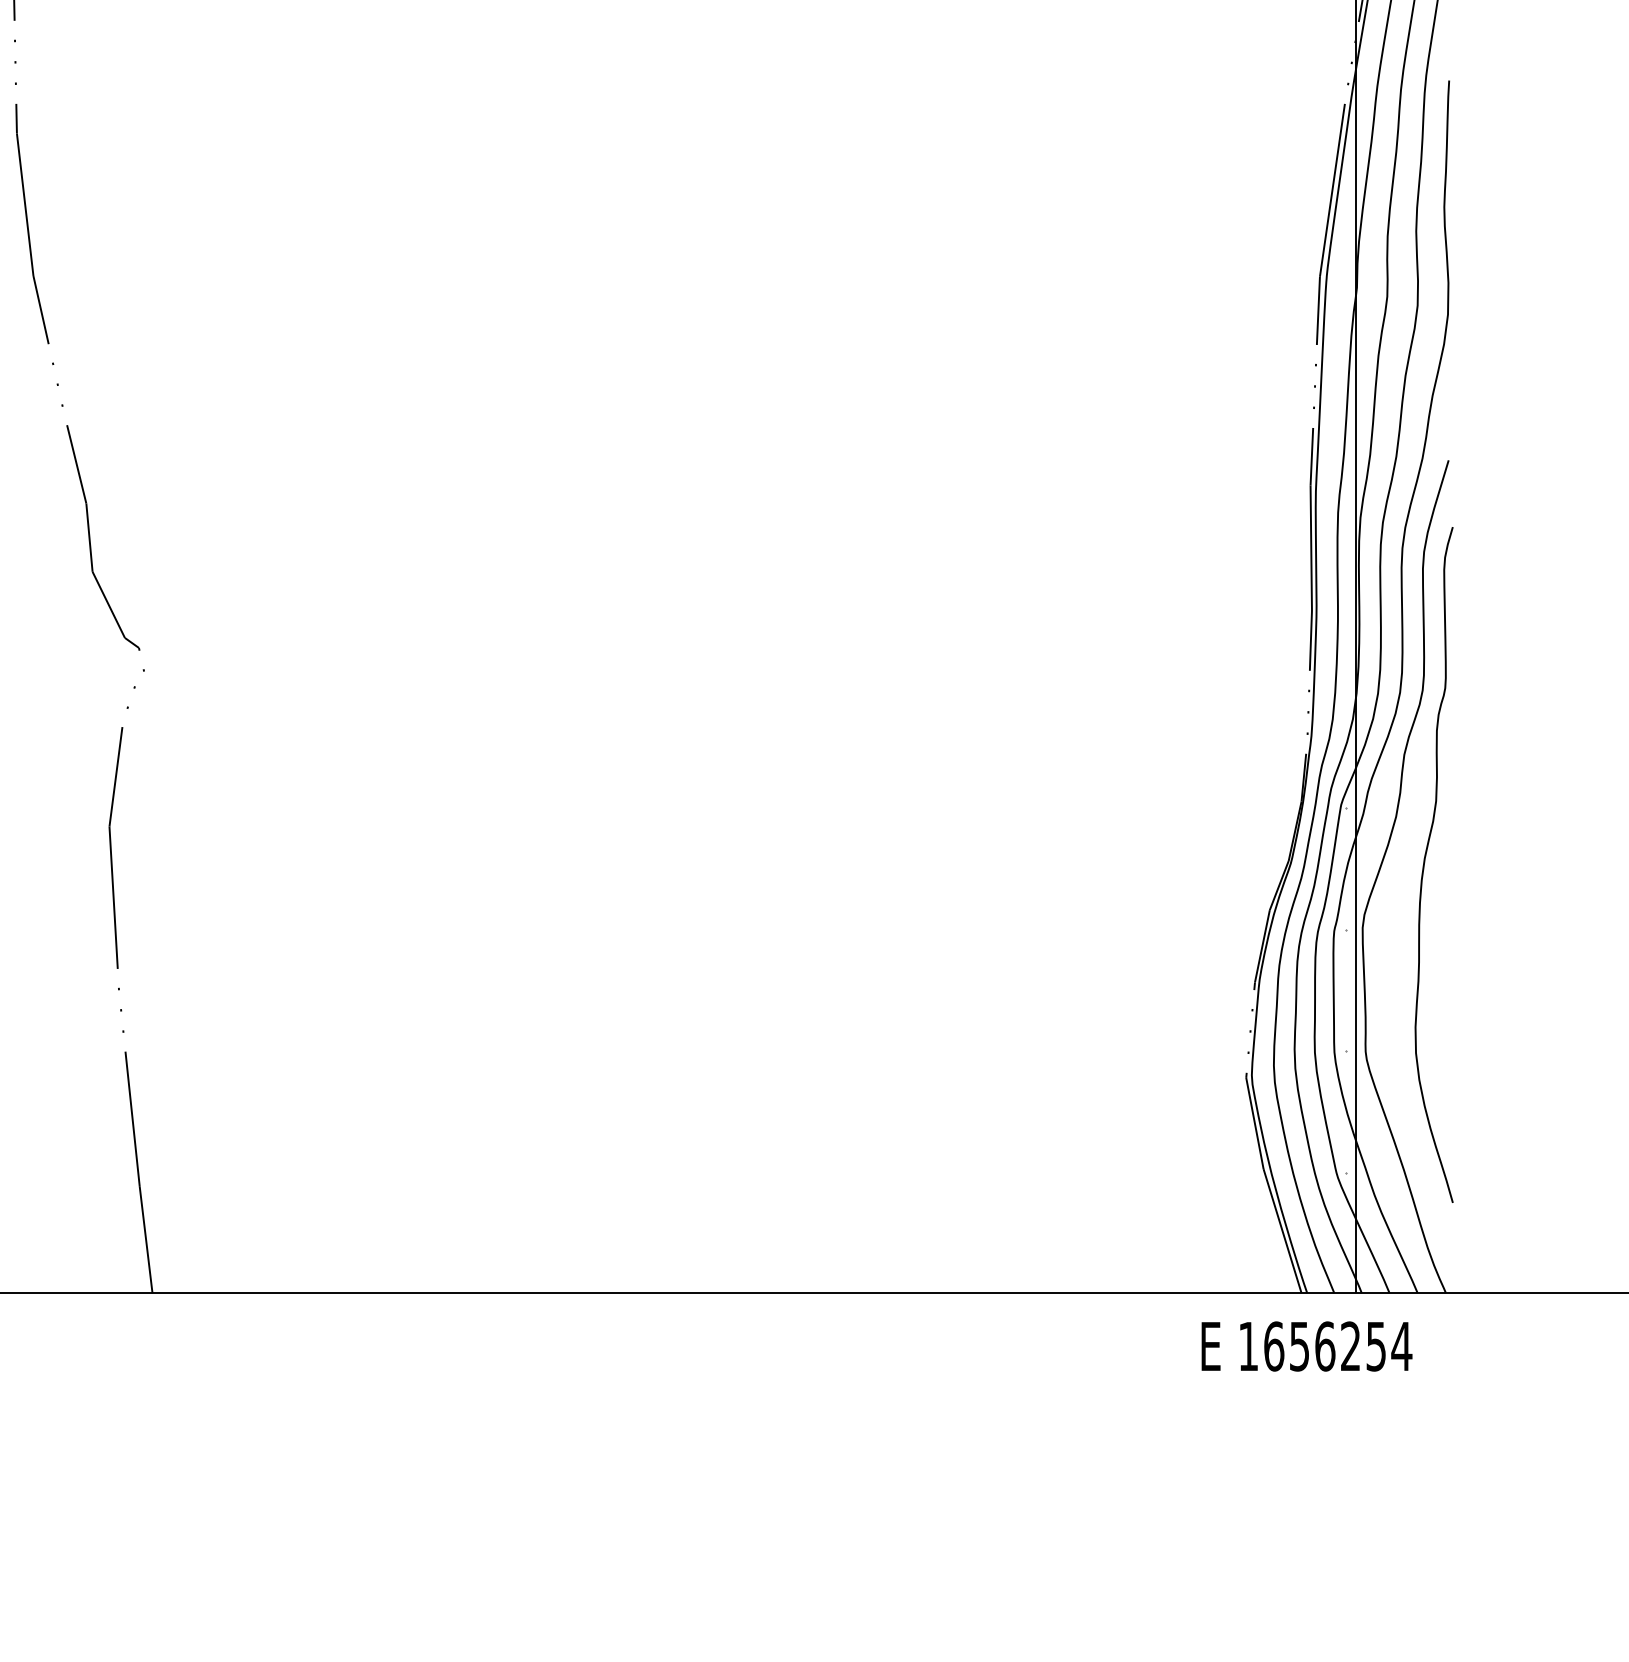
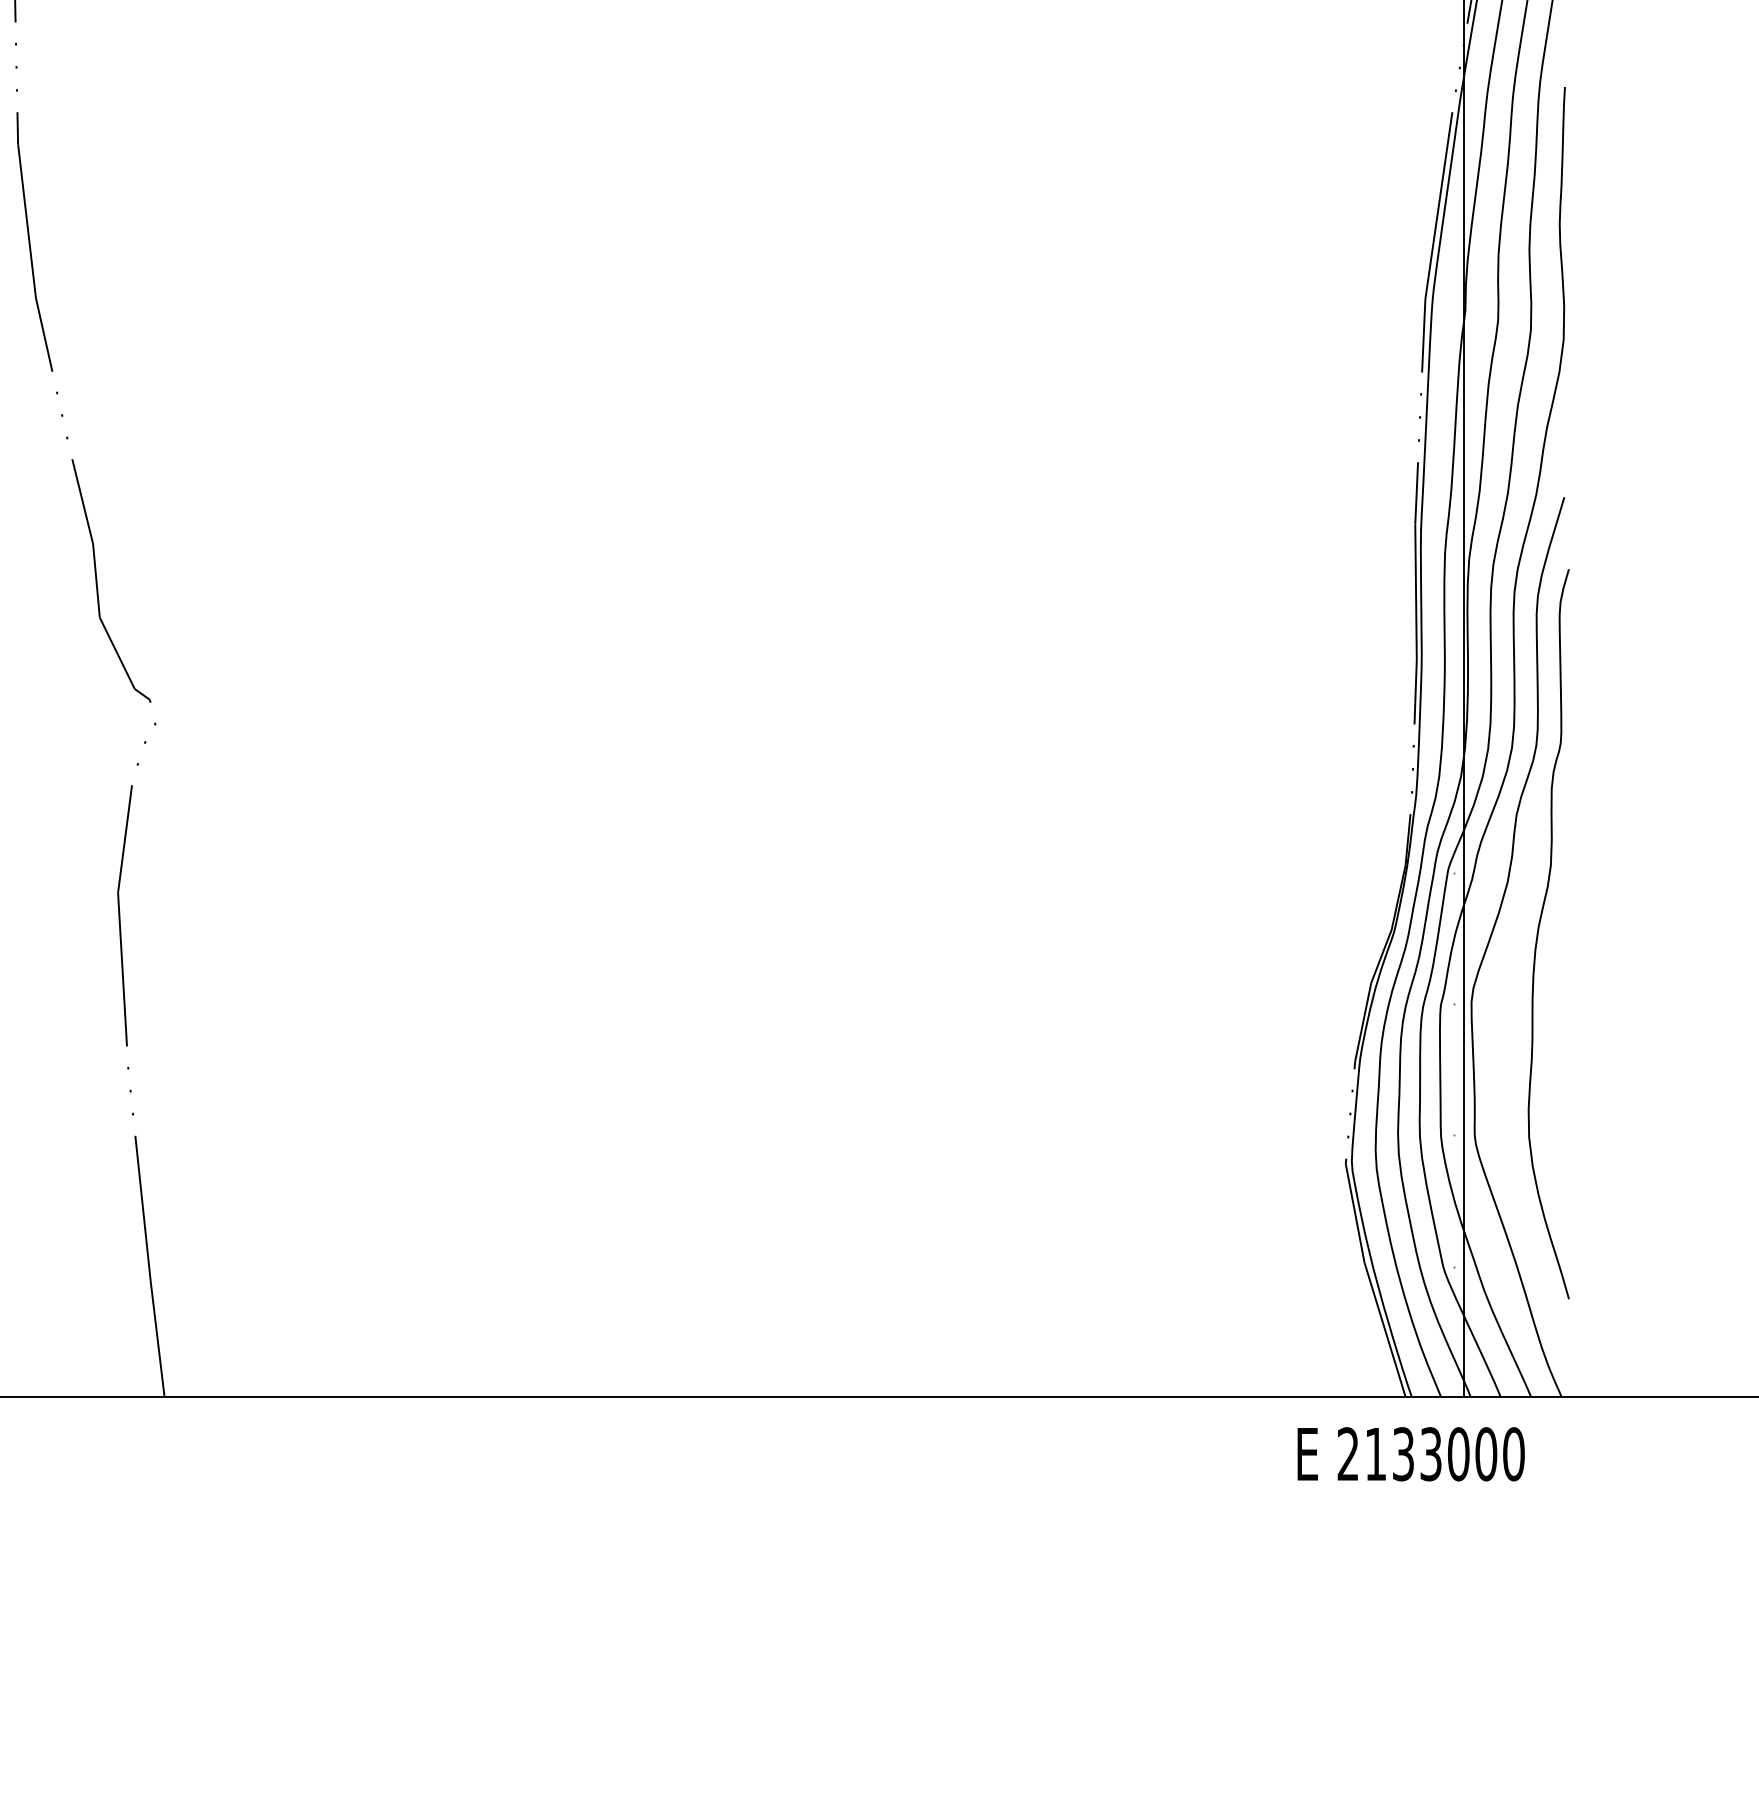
text: (1325, 1346) -> (1431, 1454), 1656254 -> 2133000

